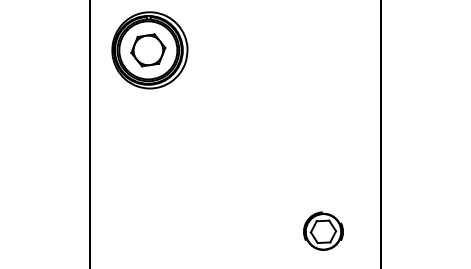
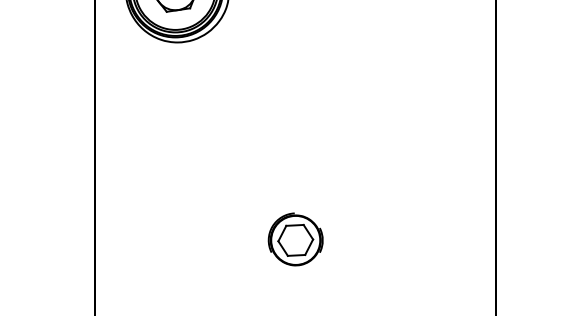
part: (323, 230) -> (295, 238), moved

